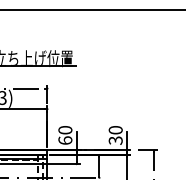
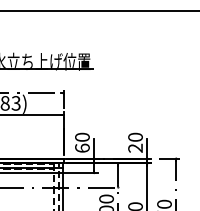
text: (115, 139) -> (135, 147), 30 -> 20

